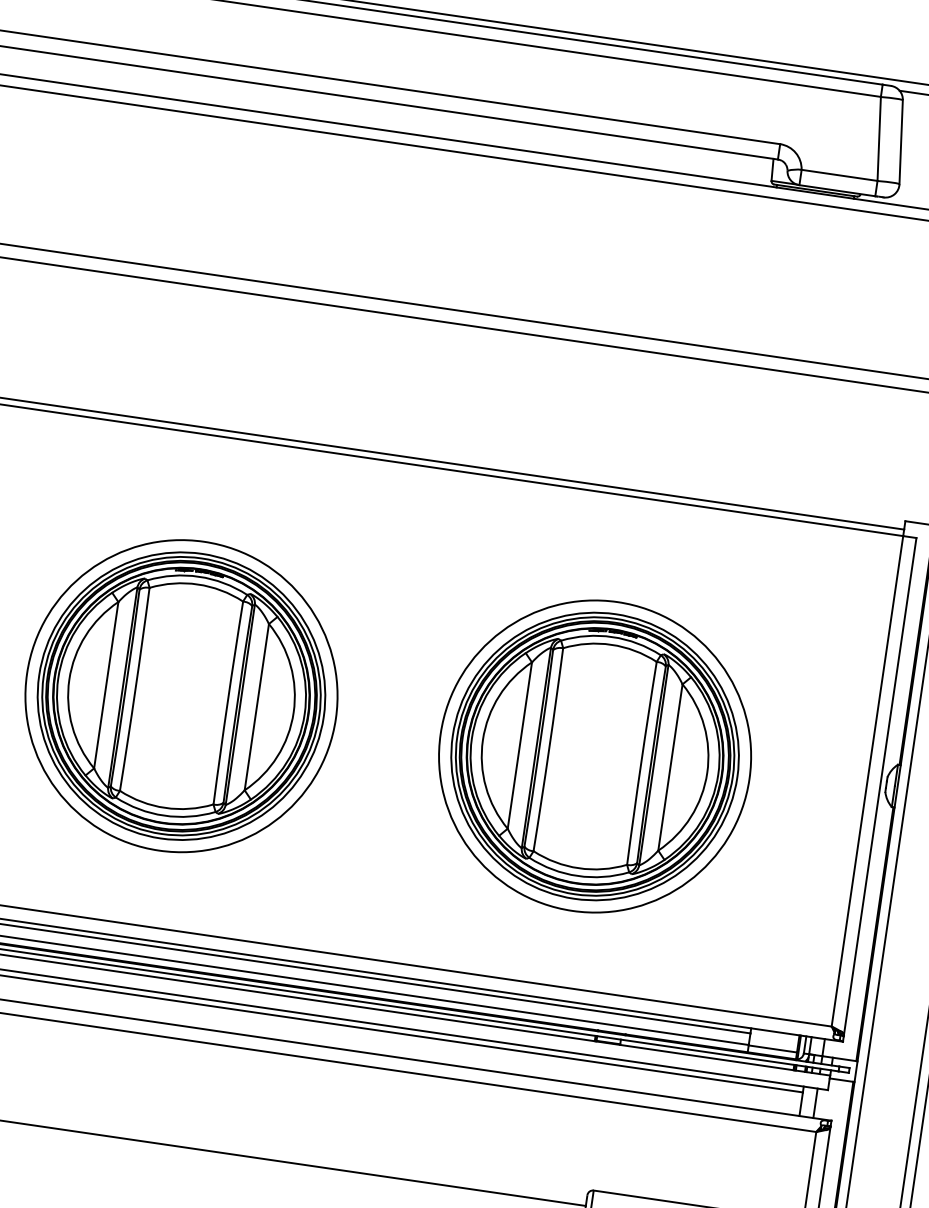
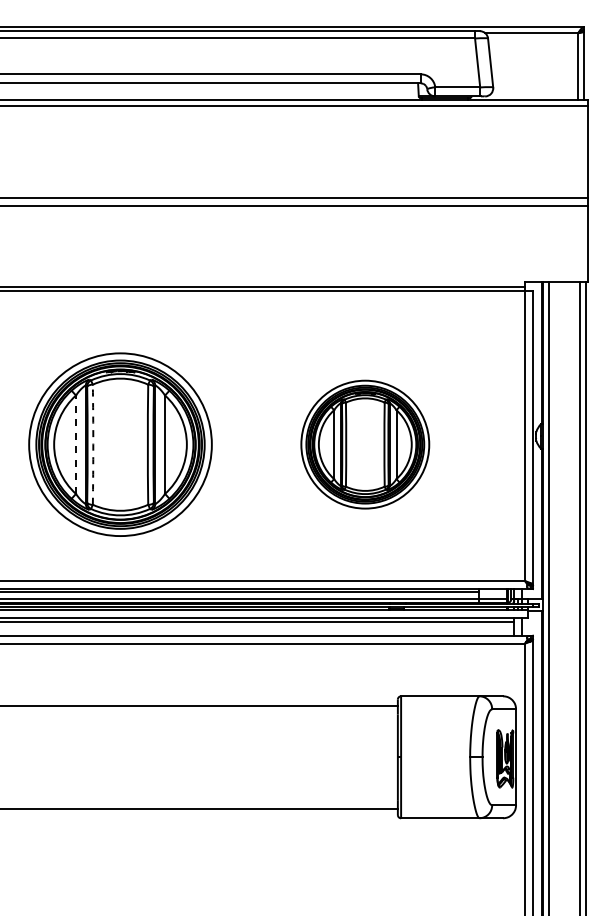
line: (107, 684) -> (76, 444), solid -> dashed
arc: (135, 689) -> (93, 444), solid -> dashed
part: (595, 756) -> (365, 444), size x0.7

